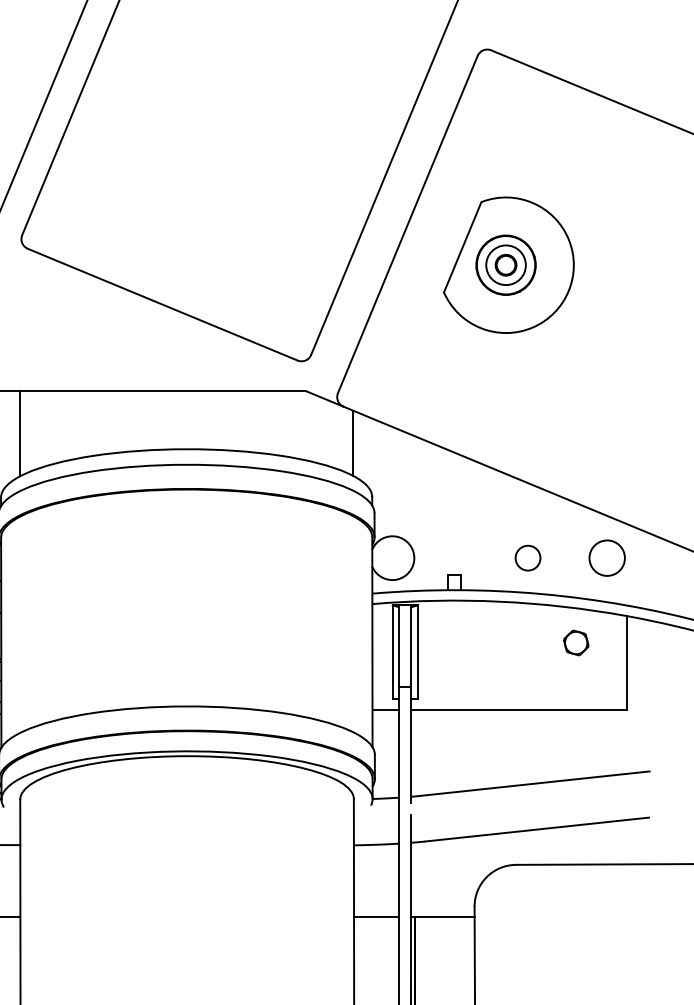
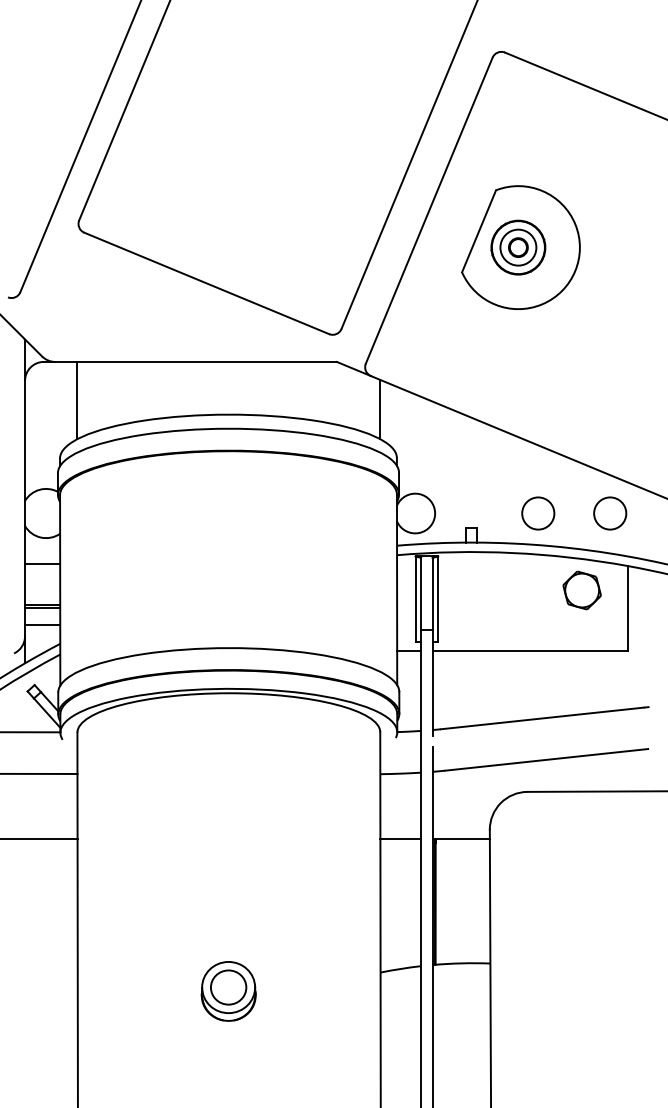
circle: (528, 558) -> (538, 513), size x1.43
part: (575, 642) -> (581, 590), size x1.67

